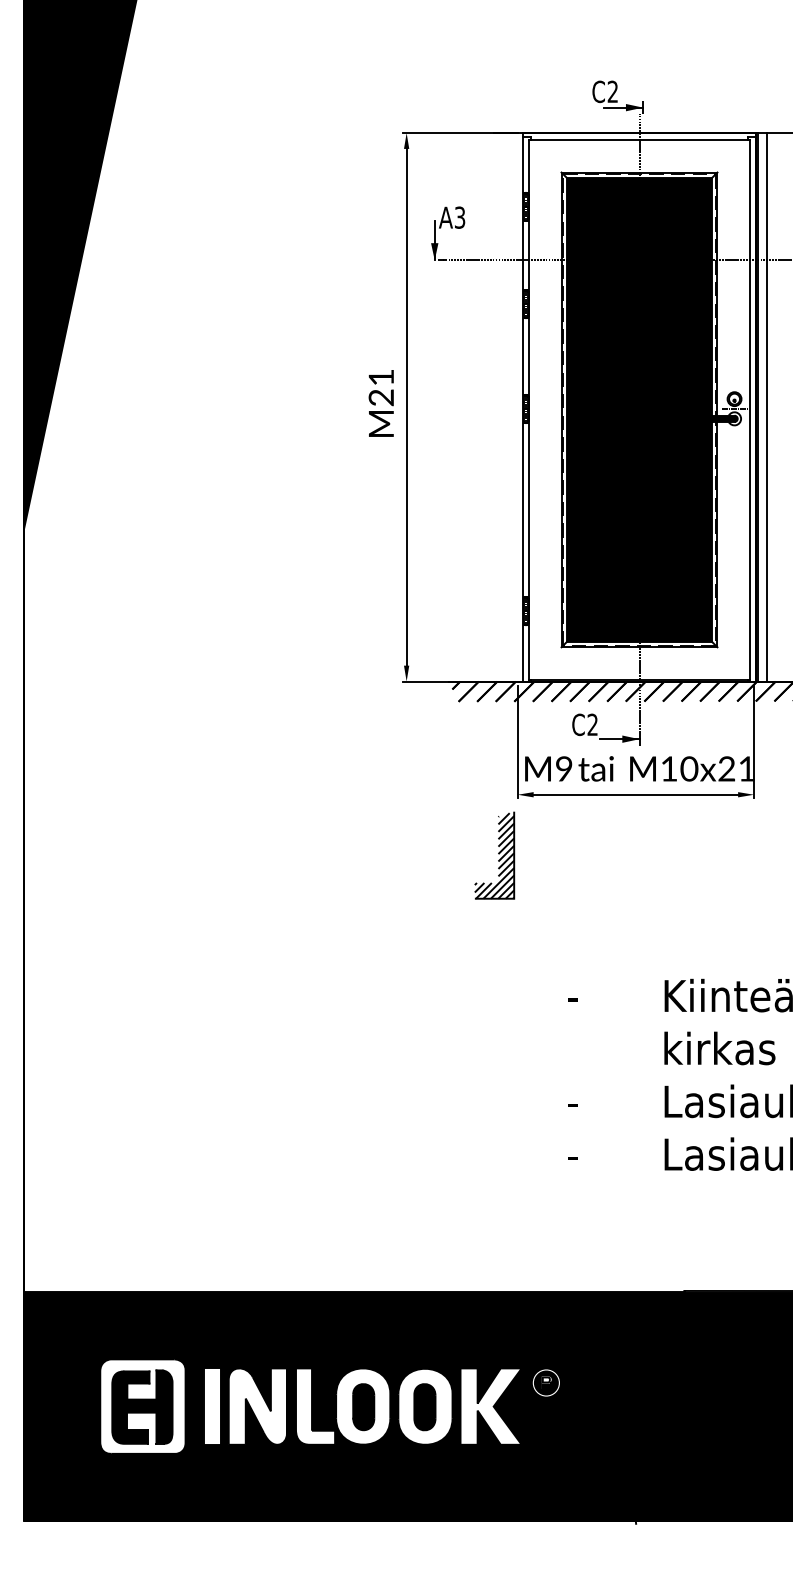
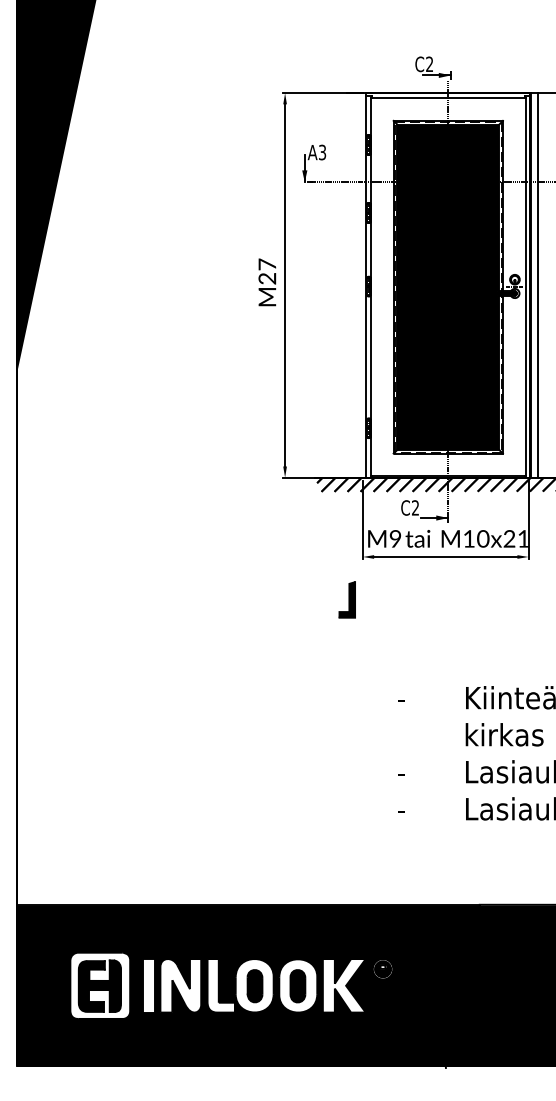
text: (381, 377) -> (267, 264), M21 -> M27
part: (494, 855) -> (346, 599), size x0.6

